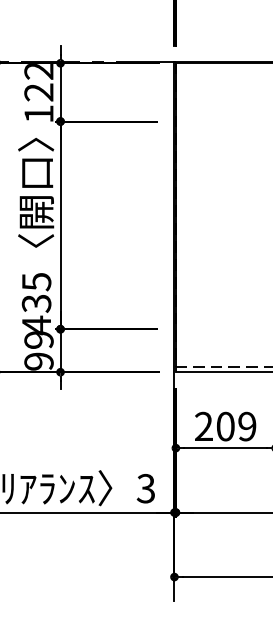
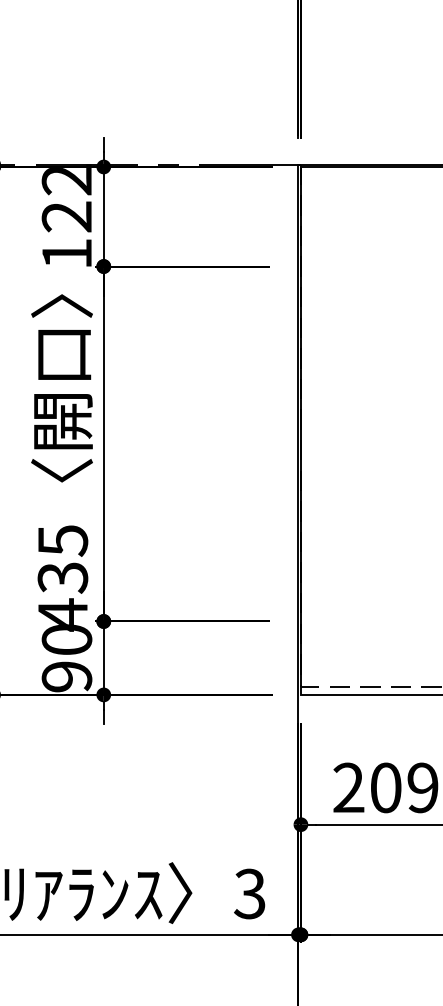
text: (38, 339) -> (66, 639), 99 -> 90

